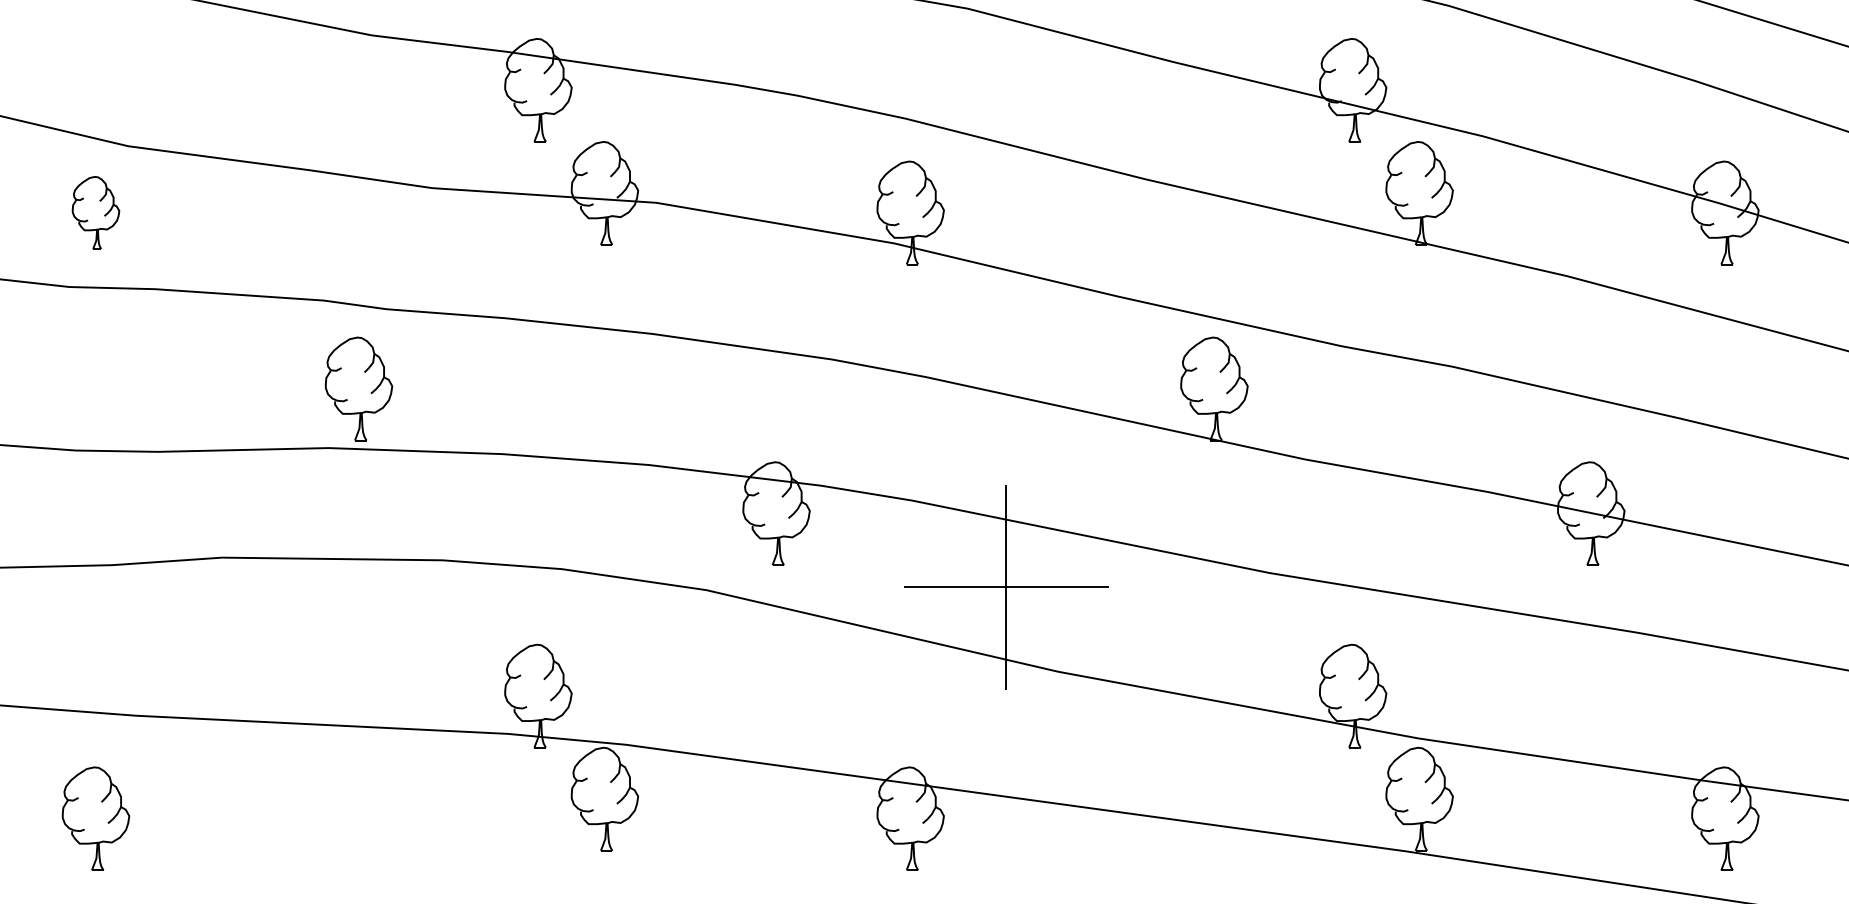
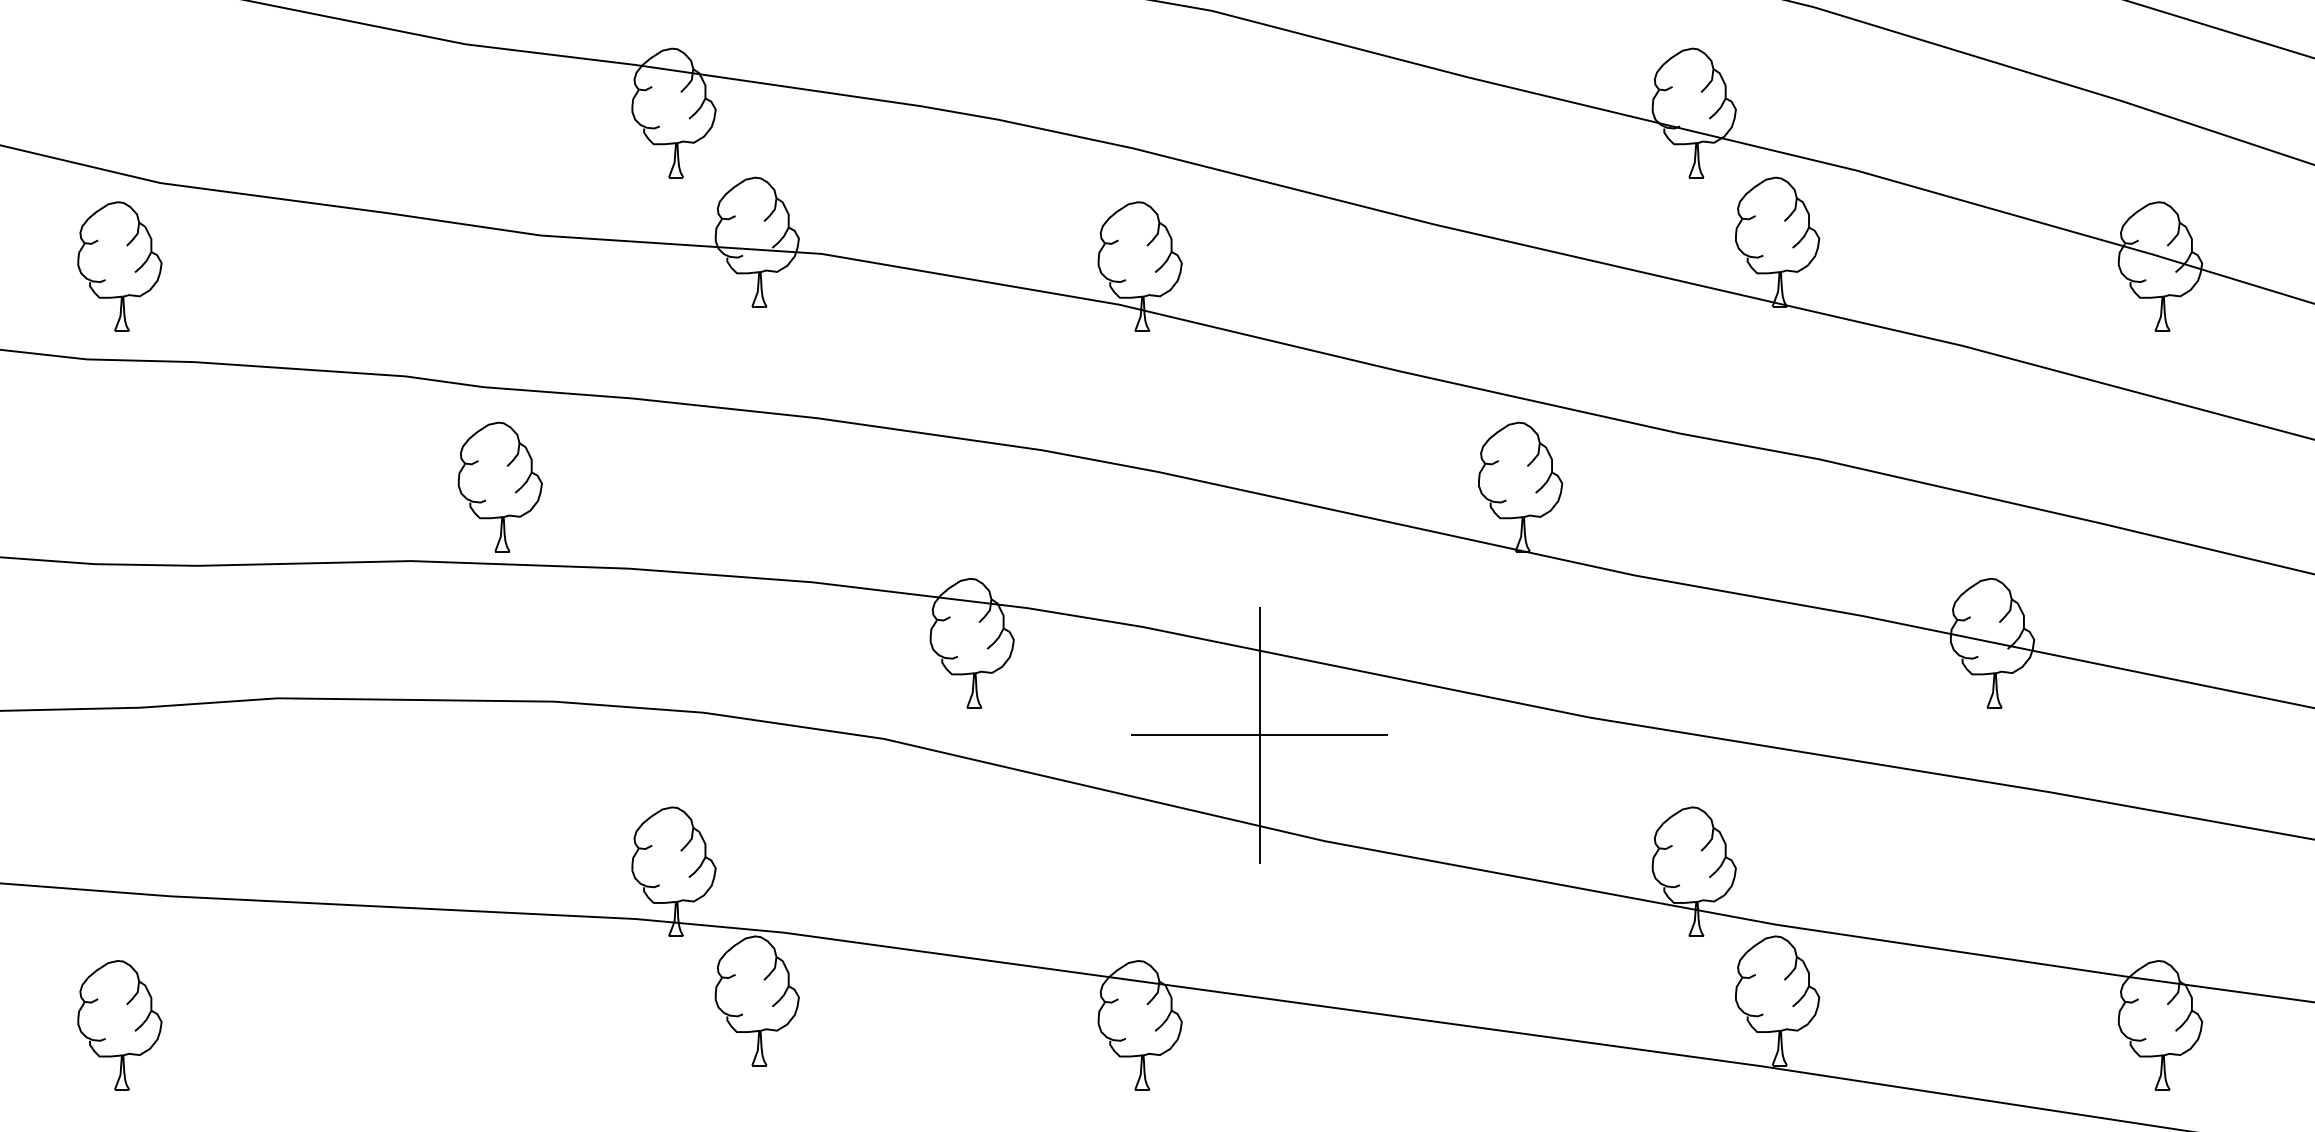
part: (95, 212) -> (119, 266), size x1.43
part: (358, 388) -> (499, 486), moved

